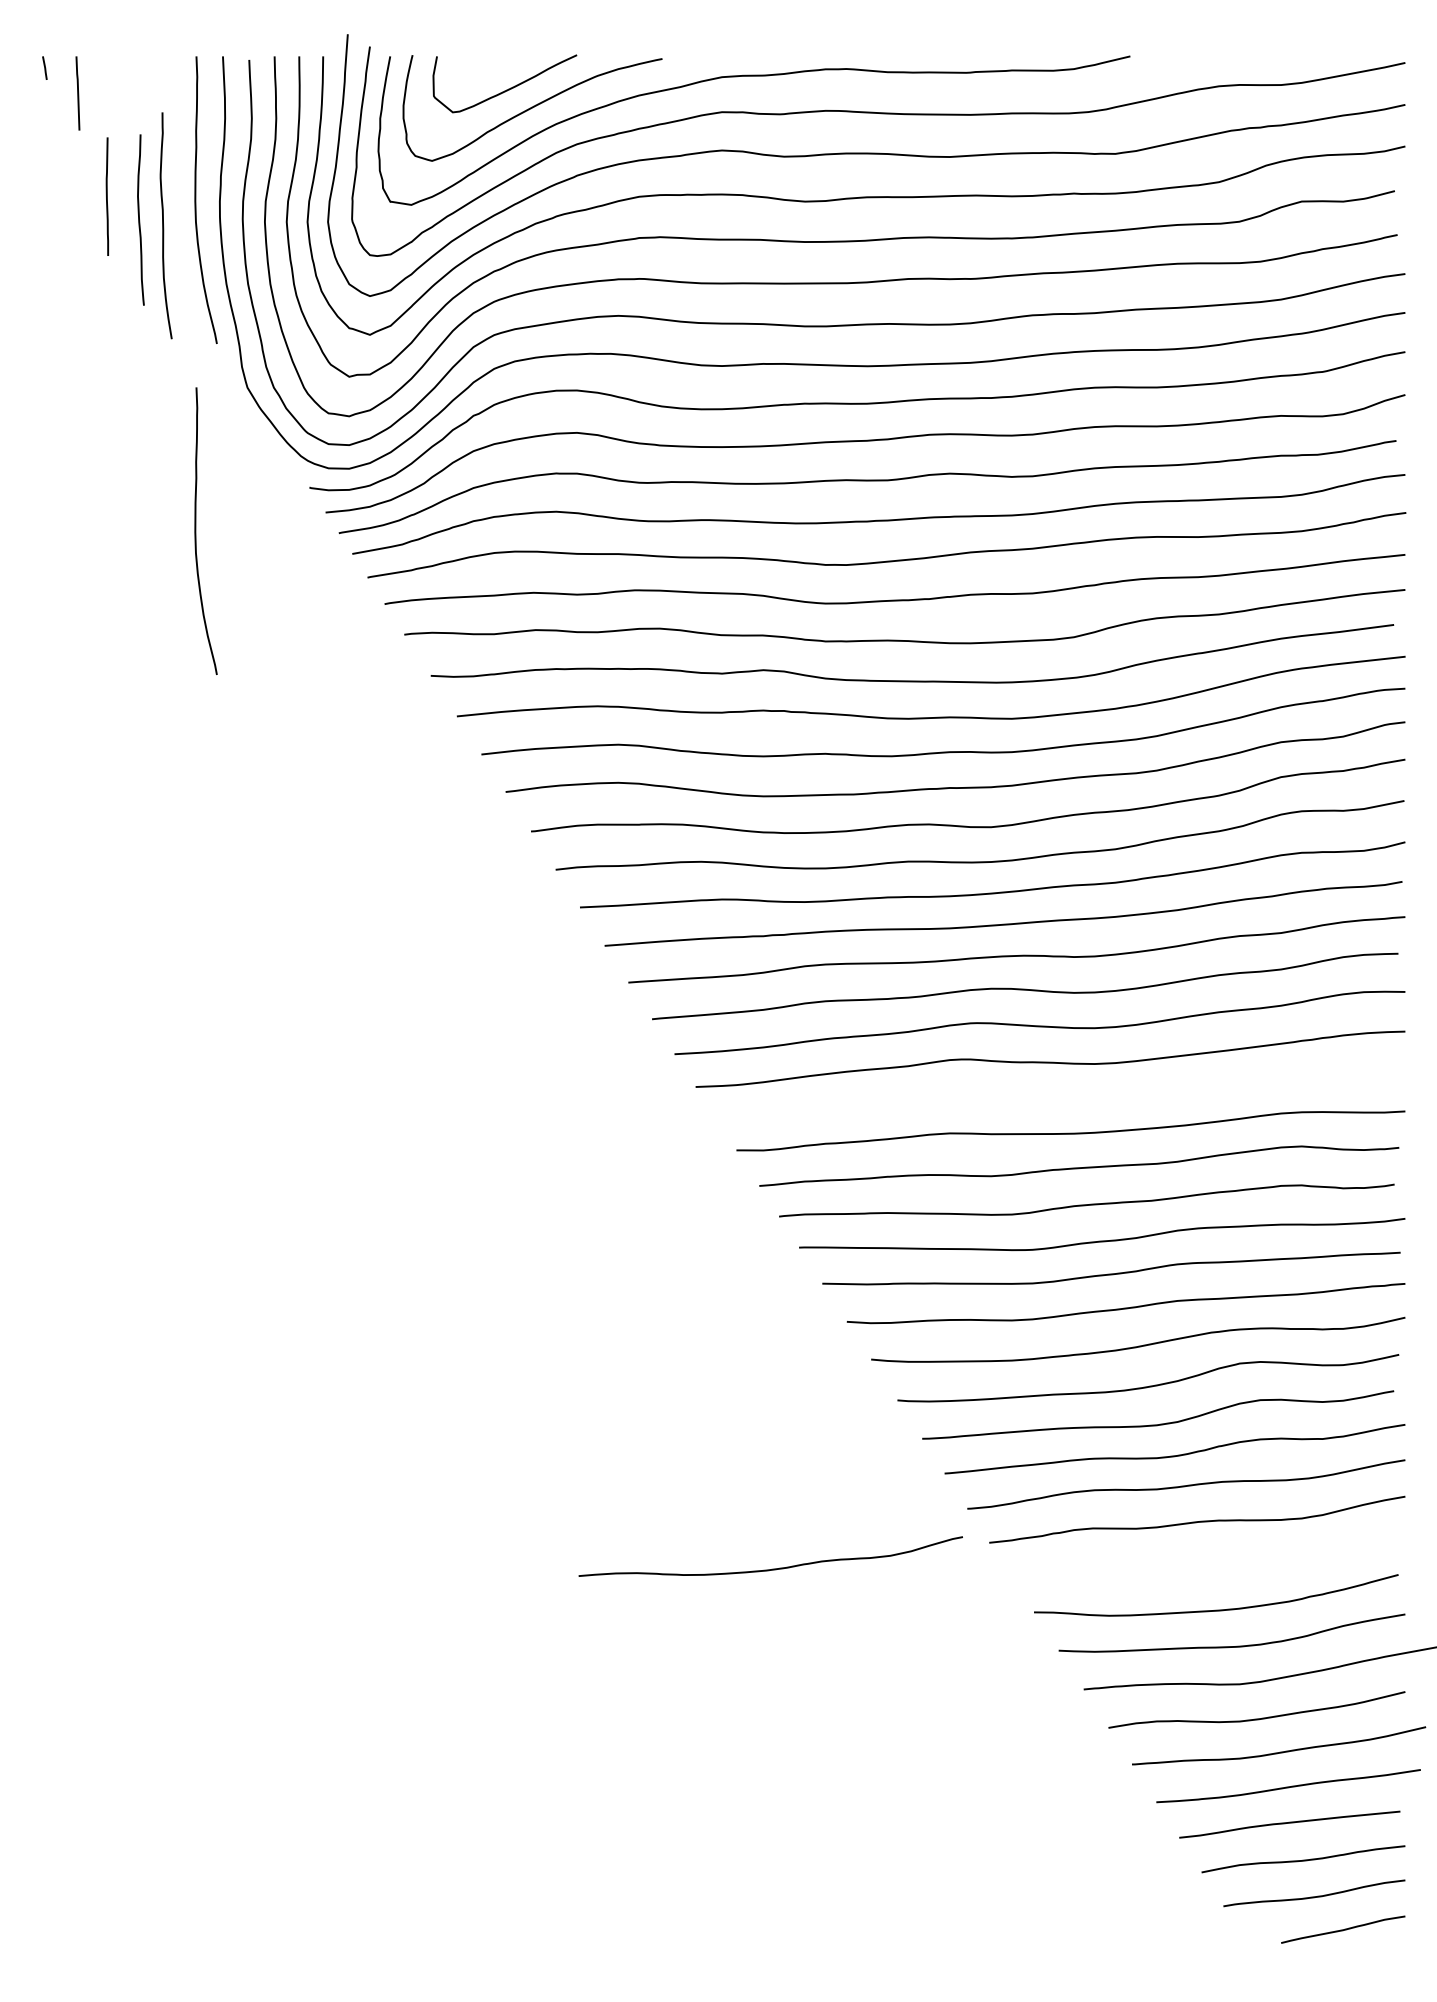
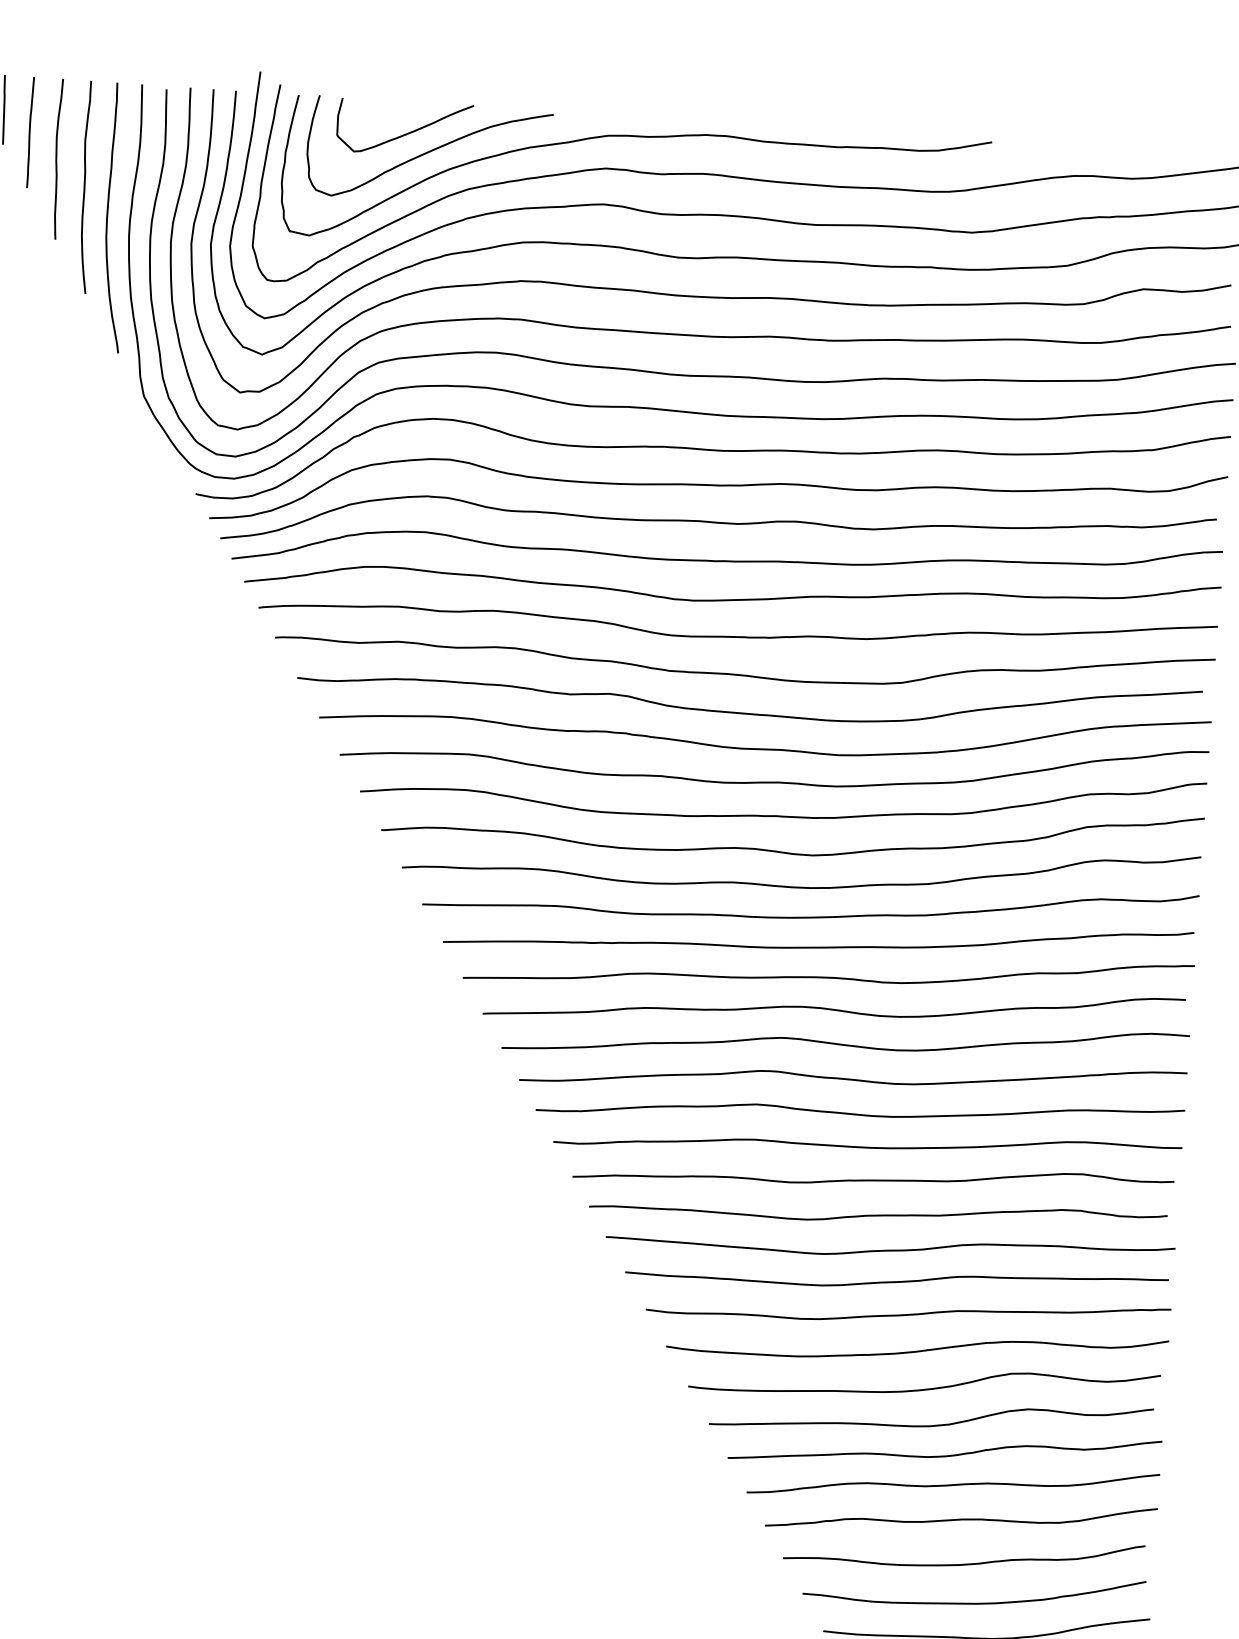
line: (106, 196) -> (29, 132), moved
curve: (139, 219) -> (56, 158), moved
curve: (164, 226) -> (85, 187), moved
curve: (196, 530) -> (87, 526), removed
curve: (1060, 1098) -> (860, 1114), added
curve: (772, 1568) -> (965, 1563), moved

